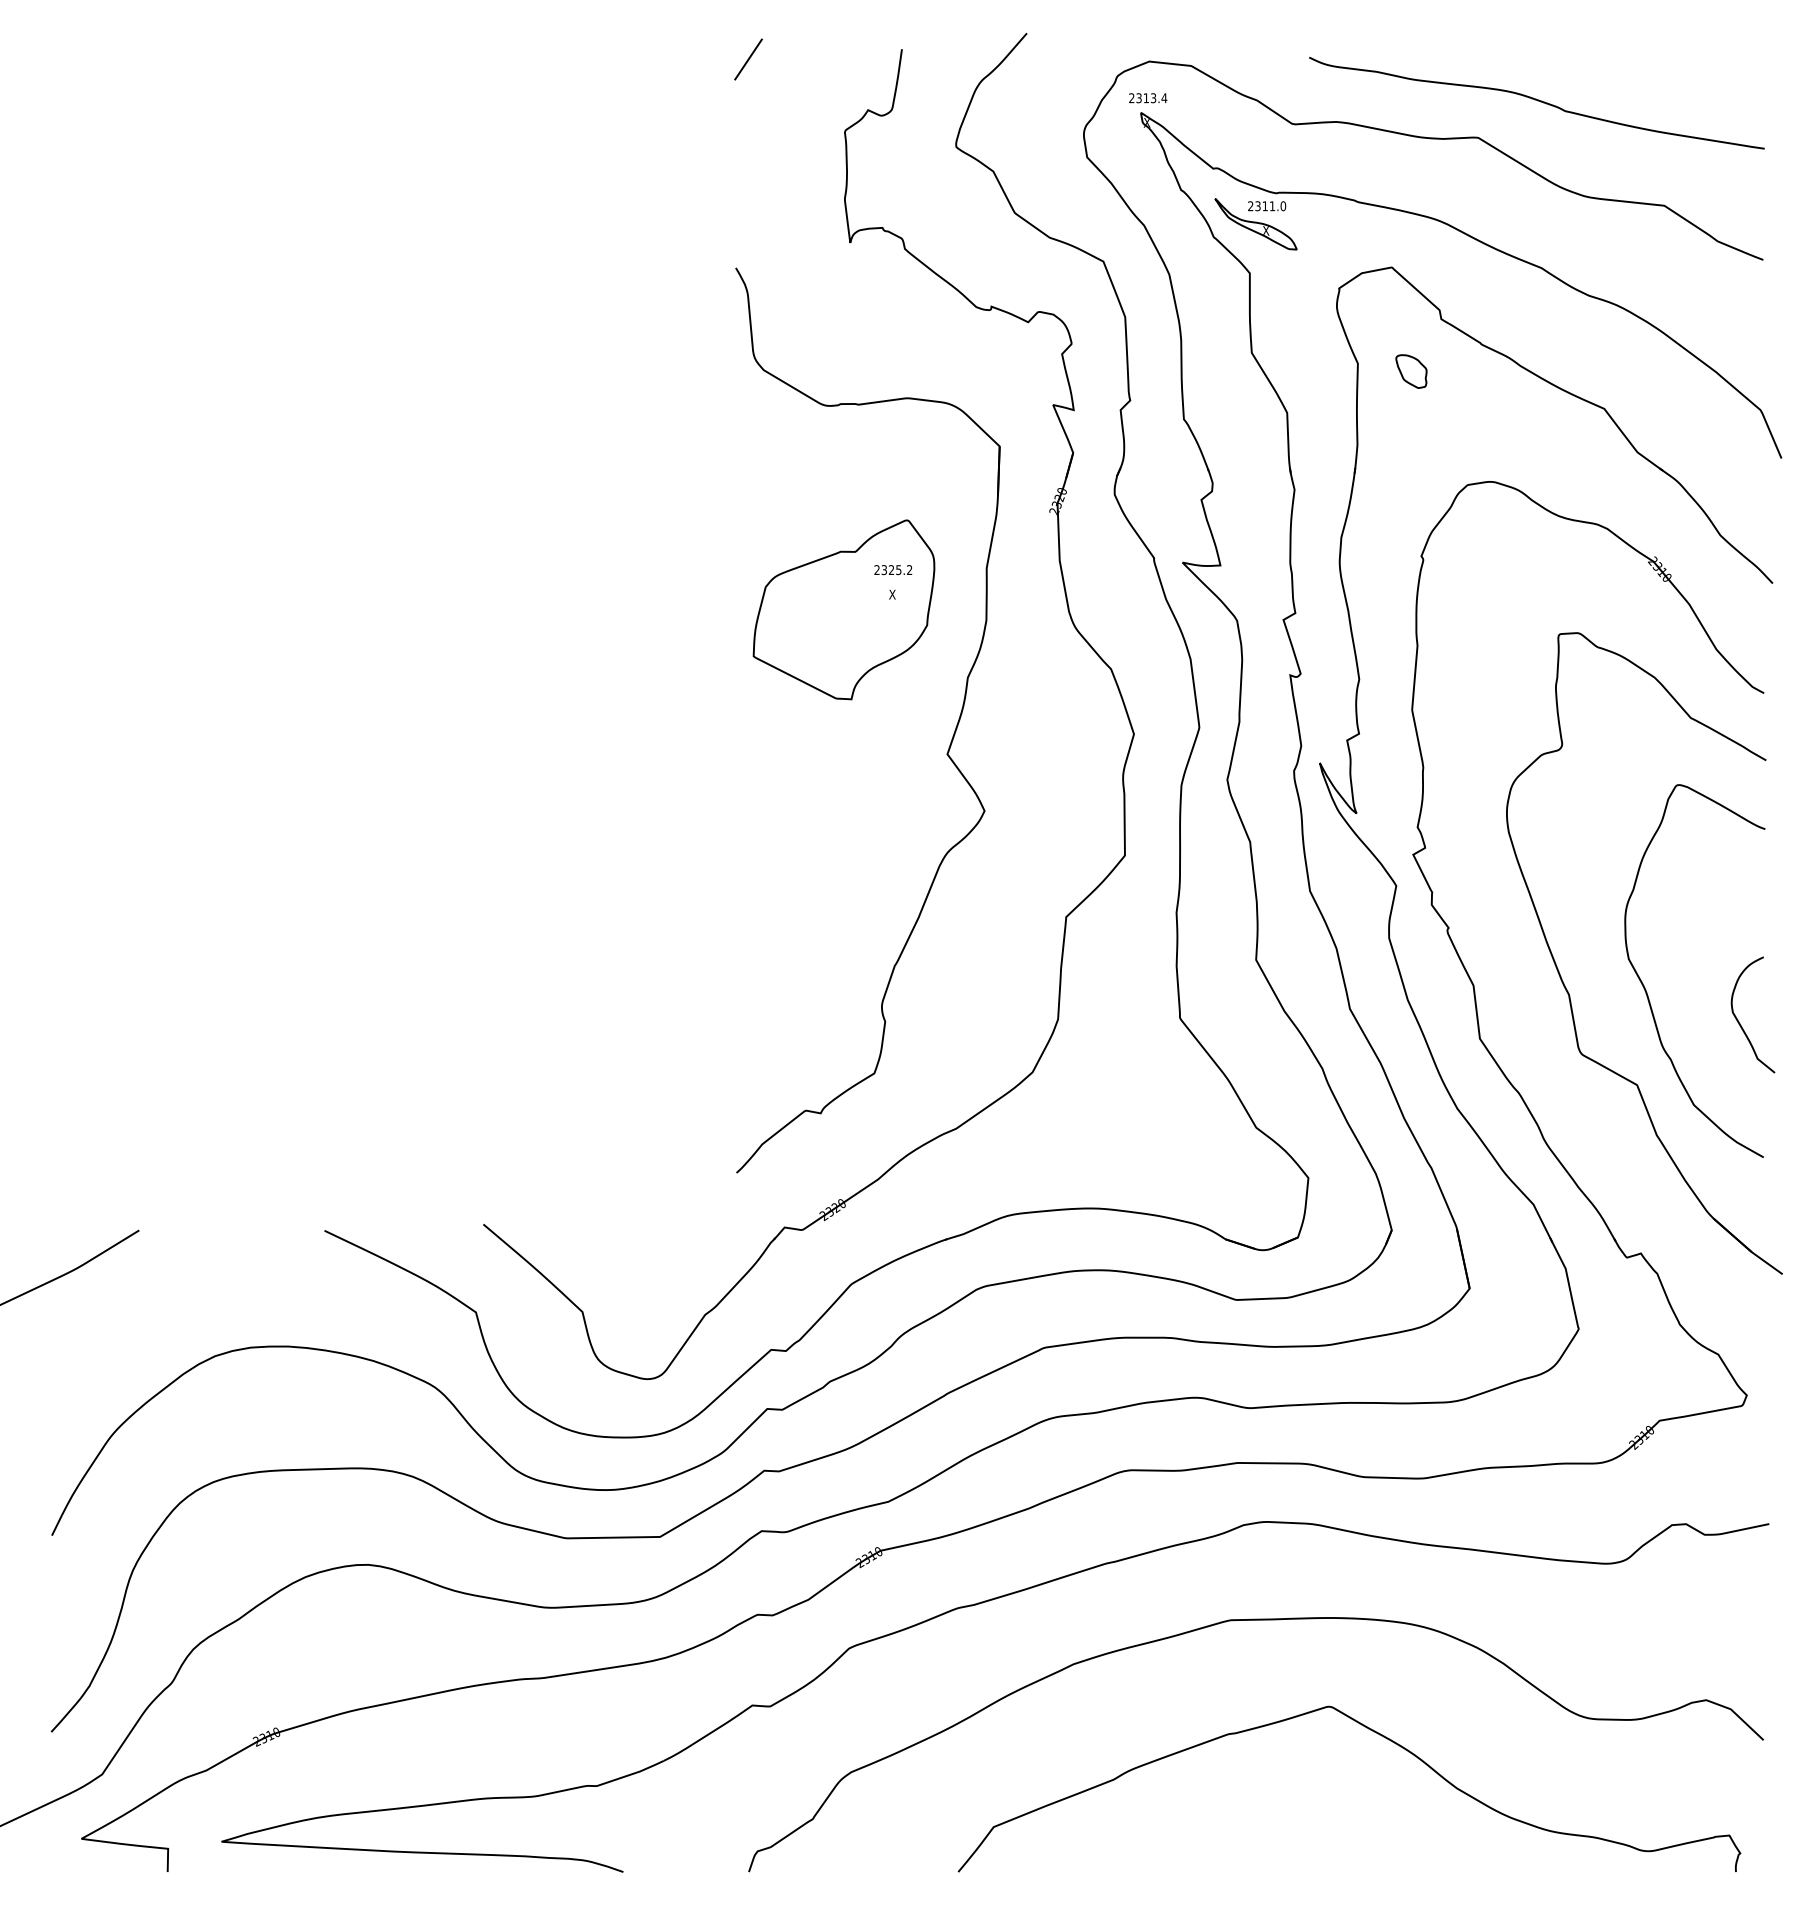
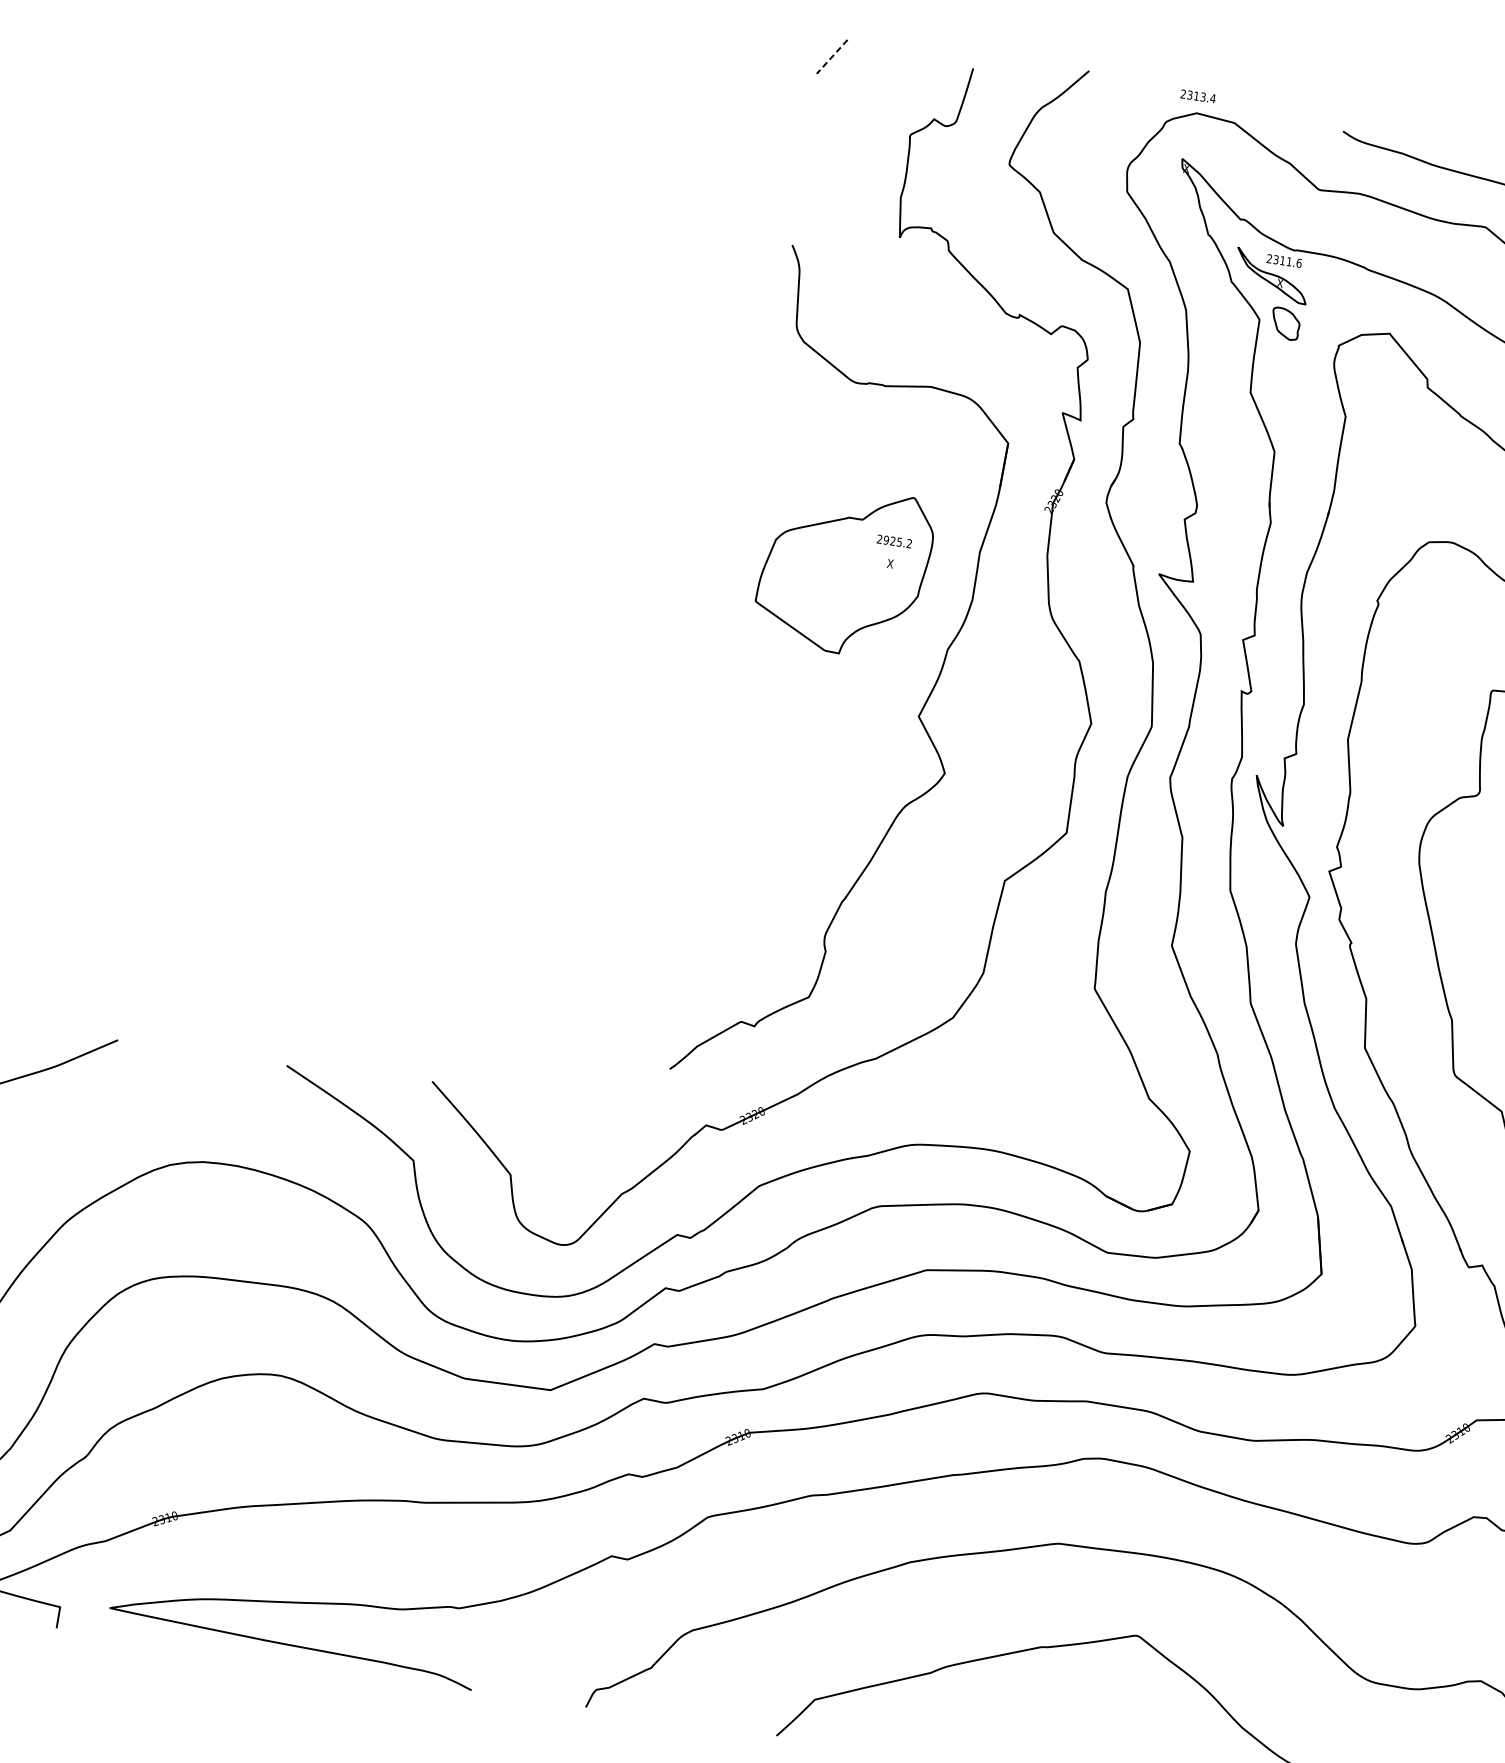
line: (748, 59) -> (832, 56), solid -> dashed
text: (1148, 98) -> (1198, 96), moved
text: (1283, 205) -> (1299, 262), 2311.0 -> 2311.6
part: (1411, 371) -> (1285, 323), moved
text: (884, 569) -> (886, 539), 2325.2 -> 2925.2

